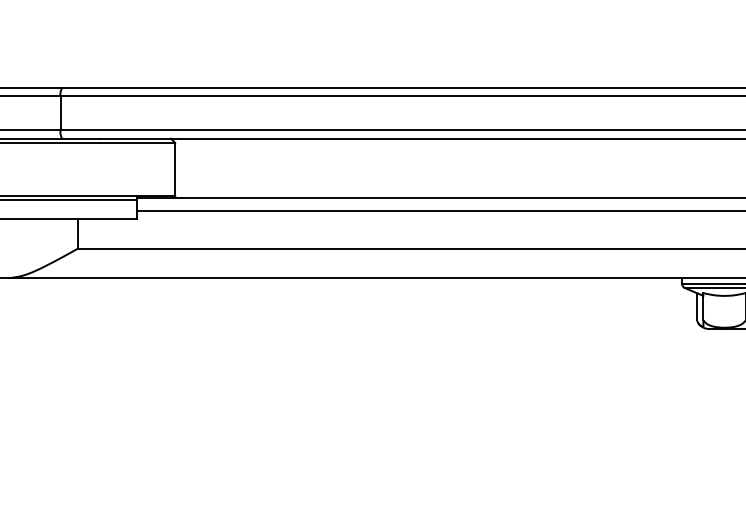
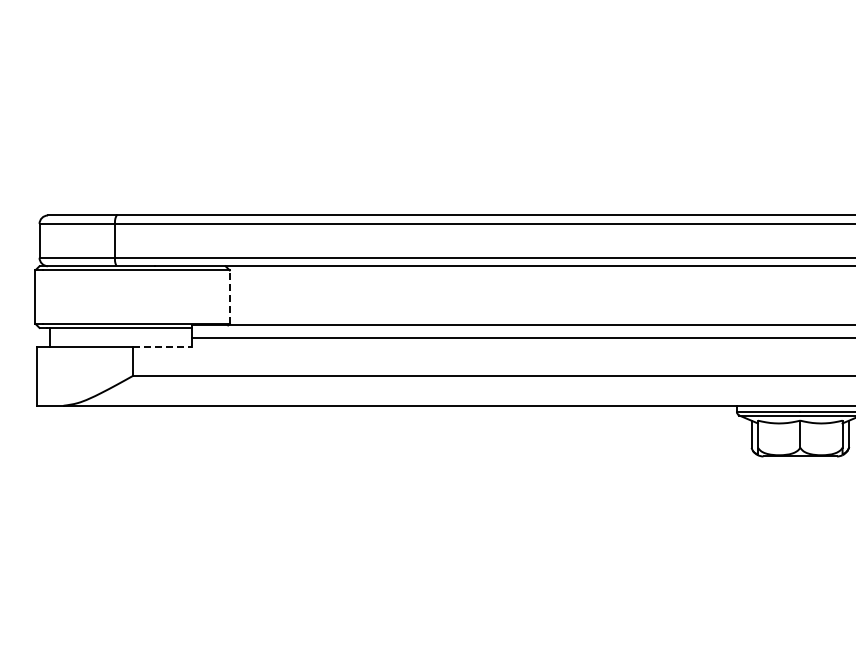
line: (174, 169) -> (229, 297), solid -> dashed
line: (107, 218) -> (162, 346), solid -> dashed

